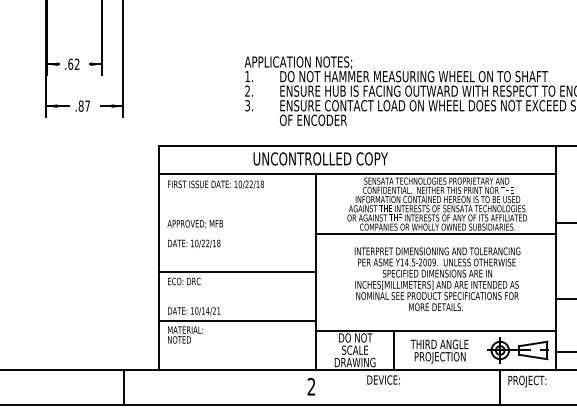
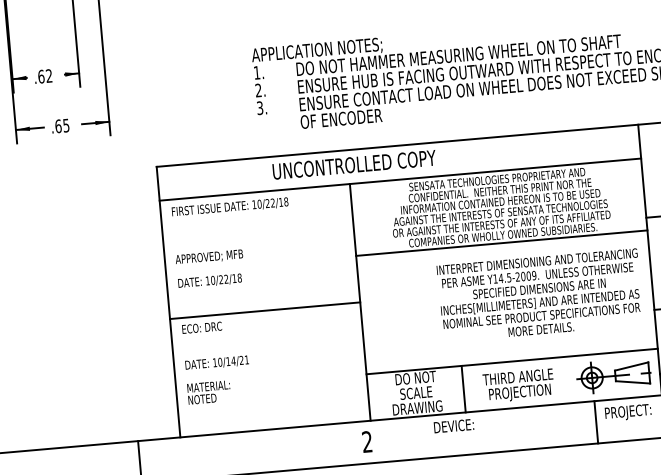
text: (83, 105) -> (61, 125), .87 -> .65
text: (437, 279) -> (540, 295), moved
line: (236, 320) -> (269, 369), removed

